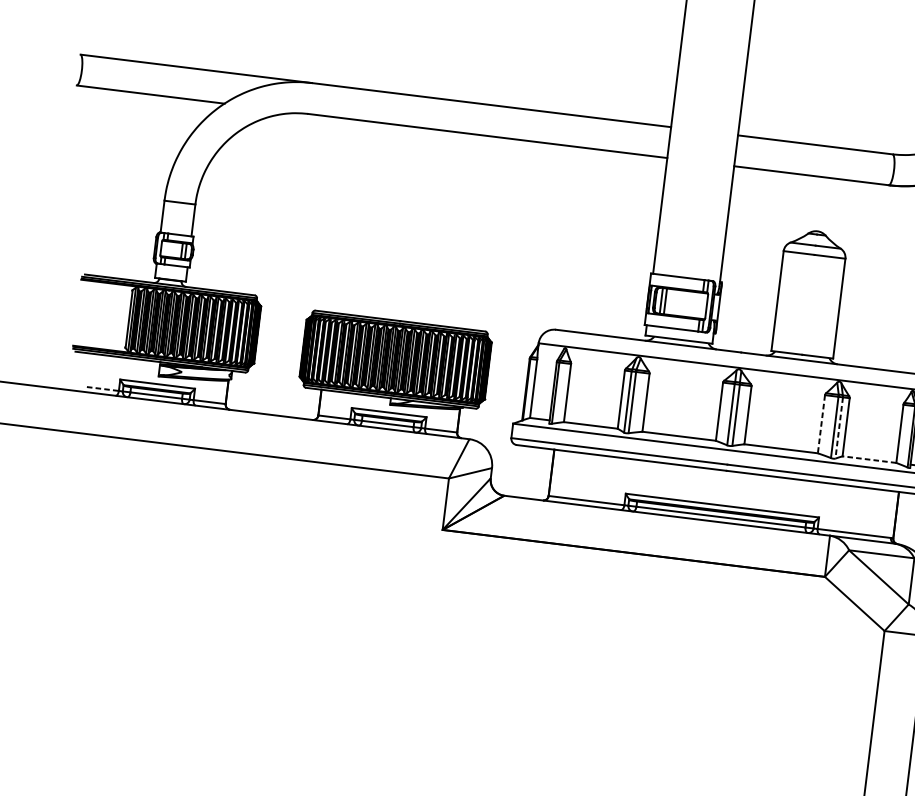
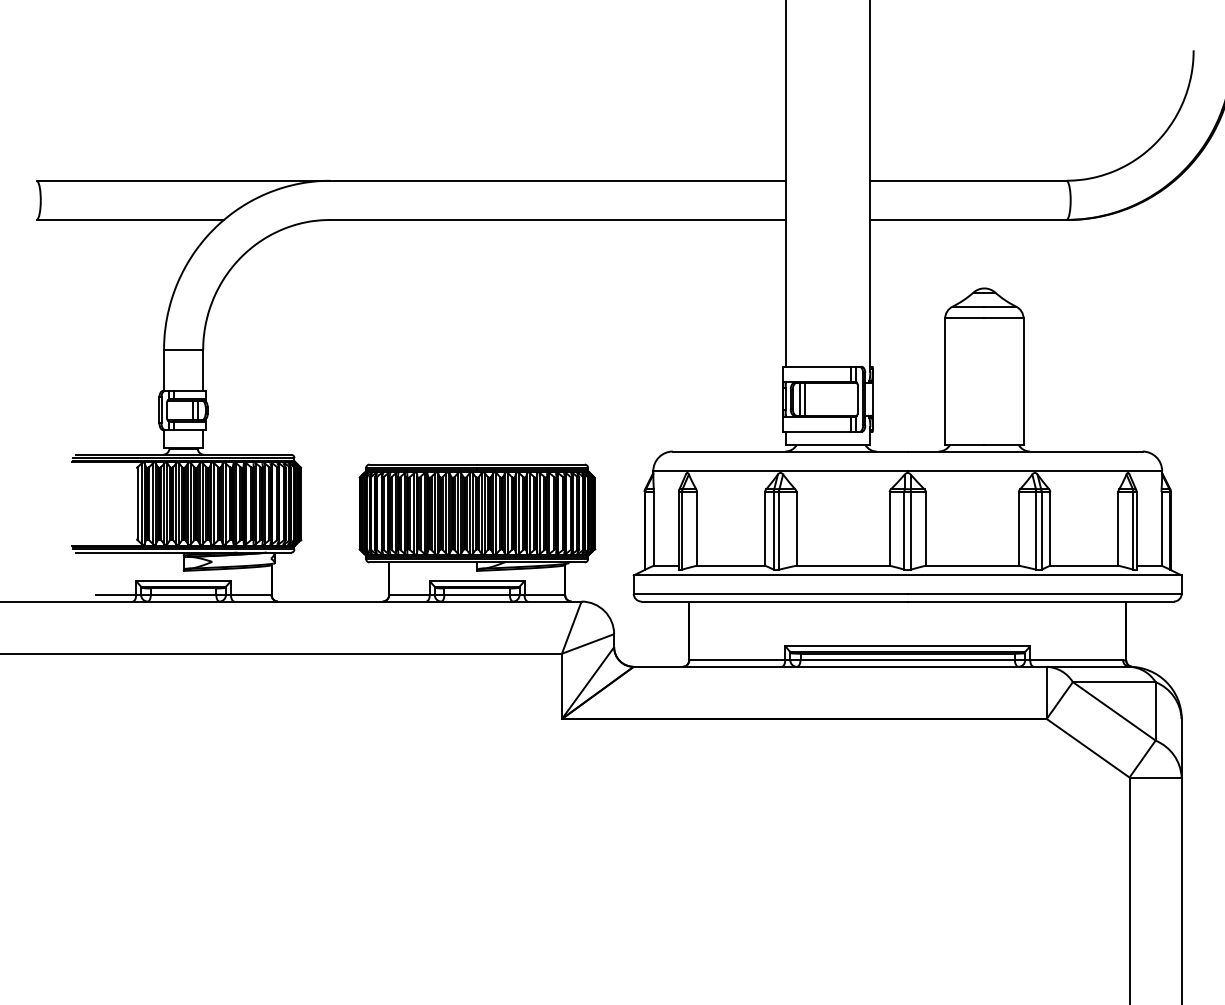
line: (103, 389) -> (116, 595), dashed -> solid
line: (821, 423) -> (1018, 528), dashed -> solid
line: (839, 427) -> (1041, 530), dashed -> solid
line: (868, 459) -> (1083, 565), dashed -> solid

